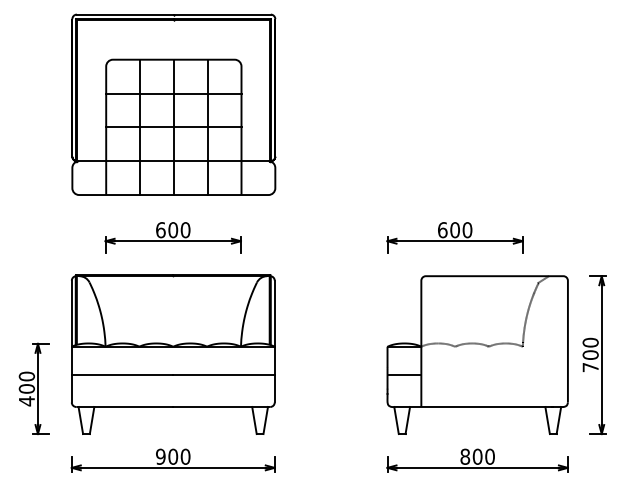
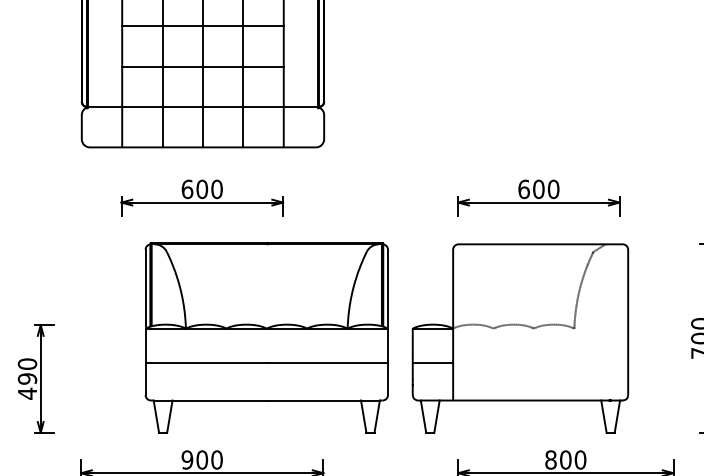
part: (173, 354) -> (267, 337), moved
part: (477, 354) -> (520, 337), moved
text: (26, 388) -> (27, 378), 400 -> 490

